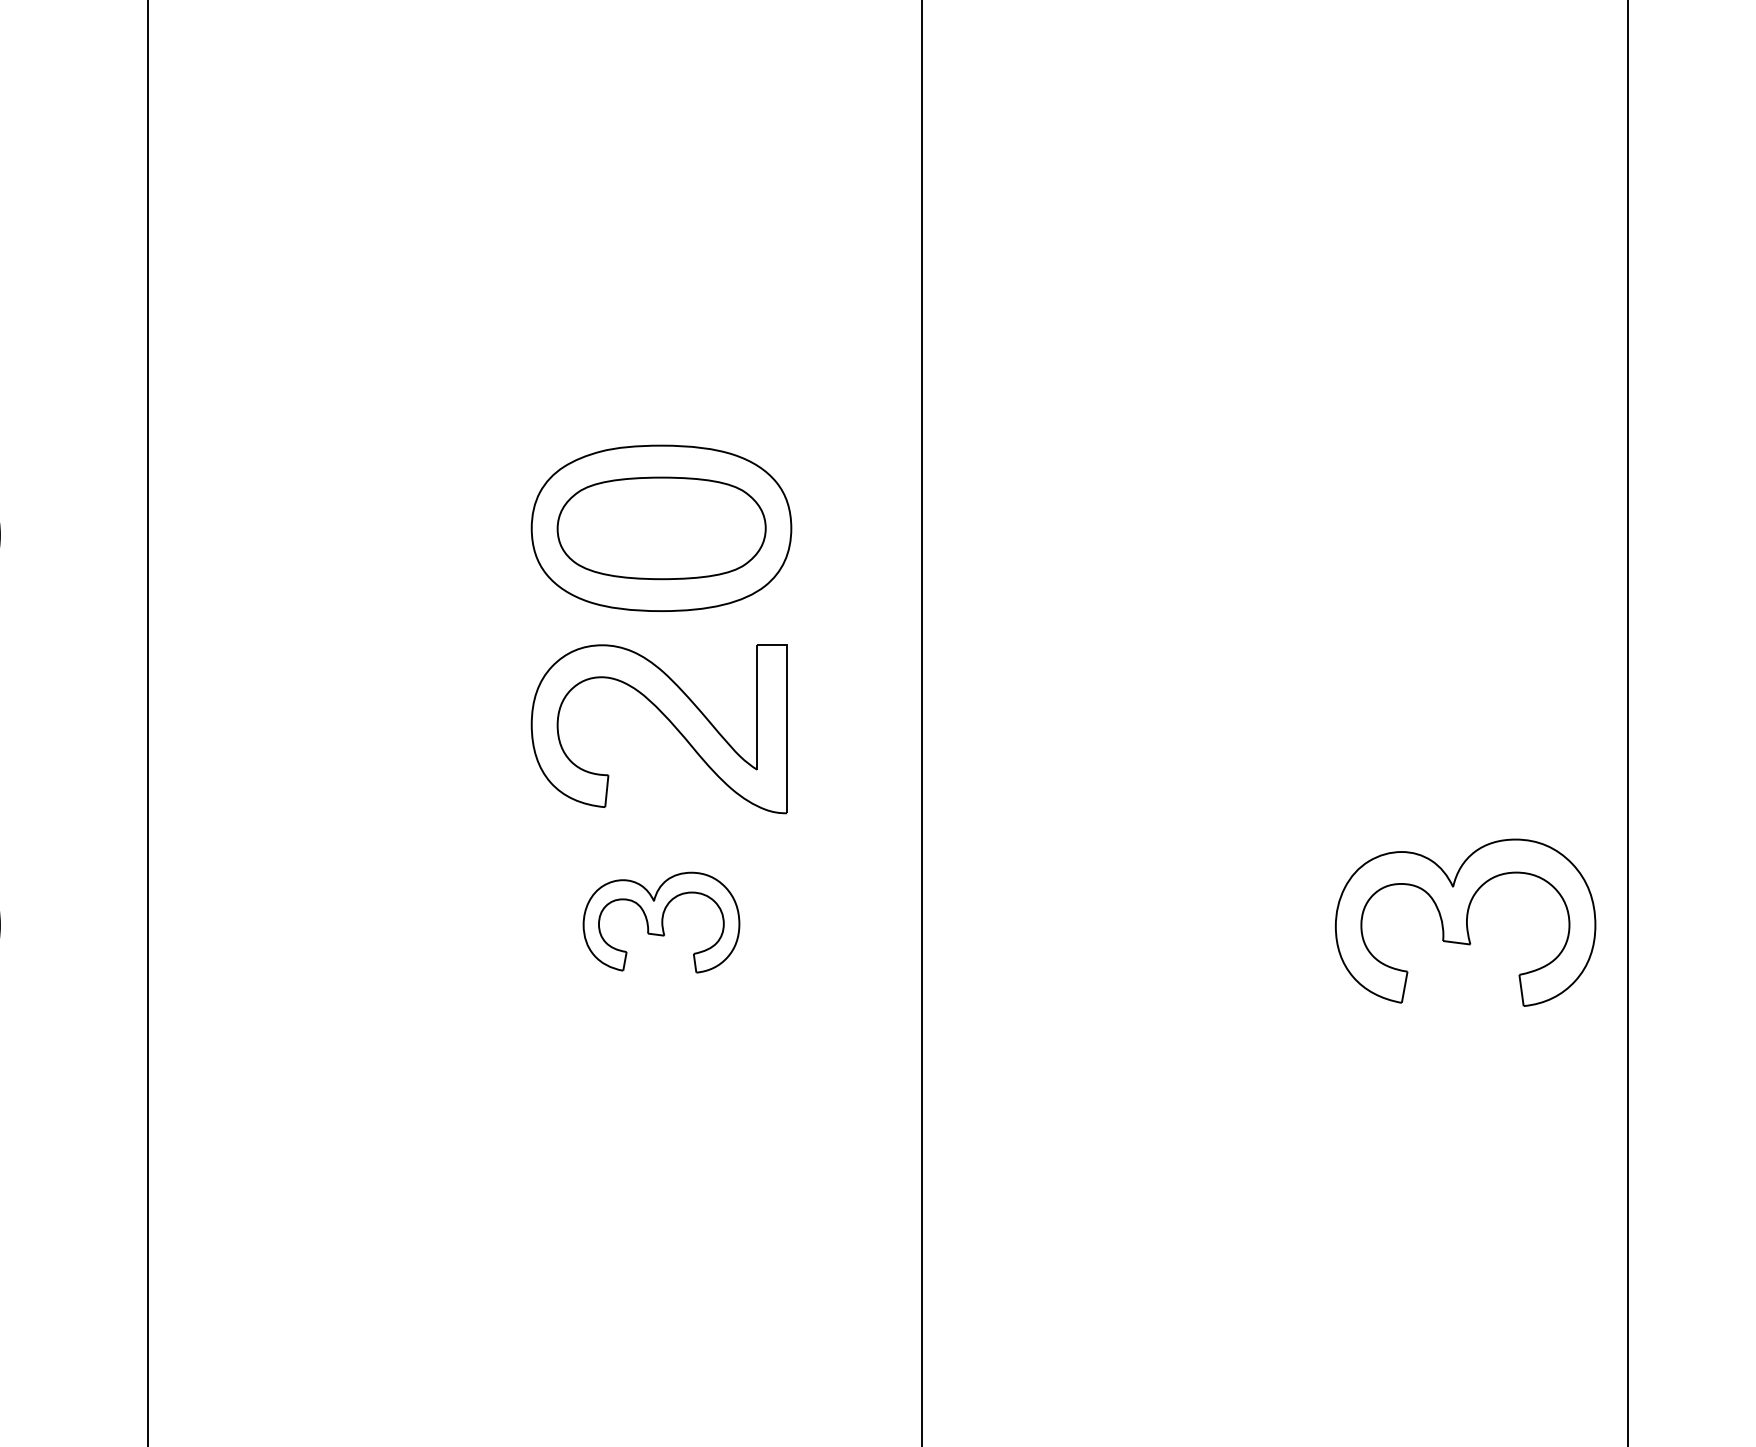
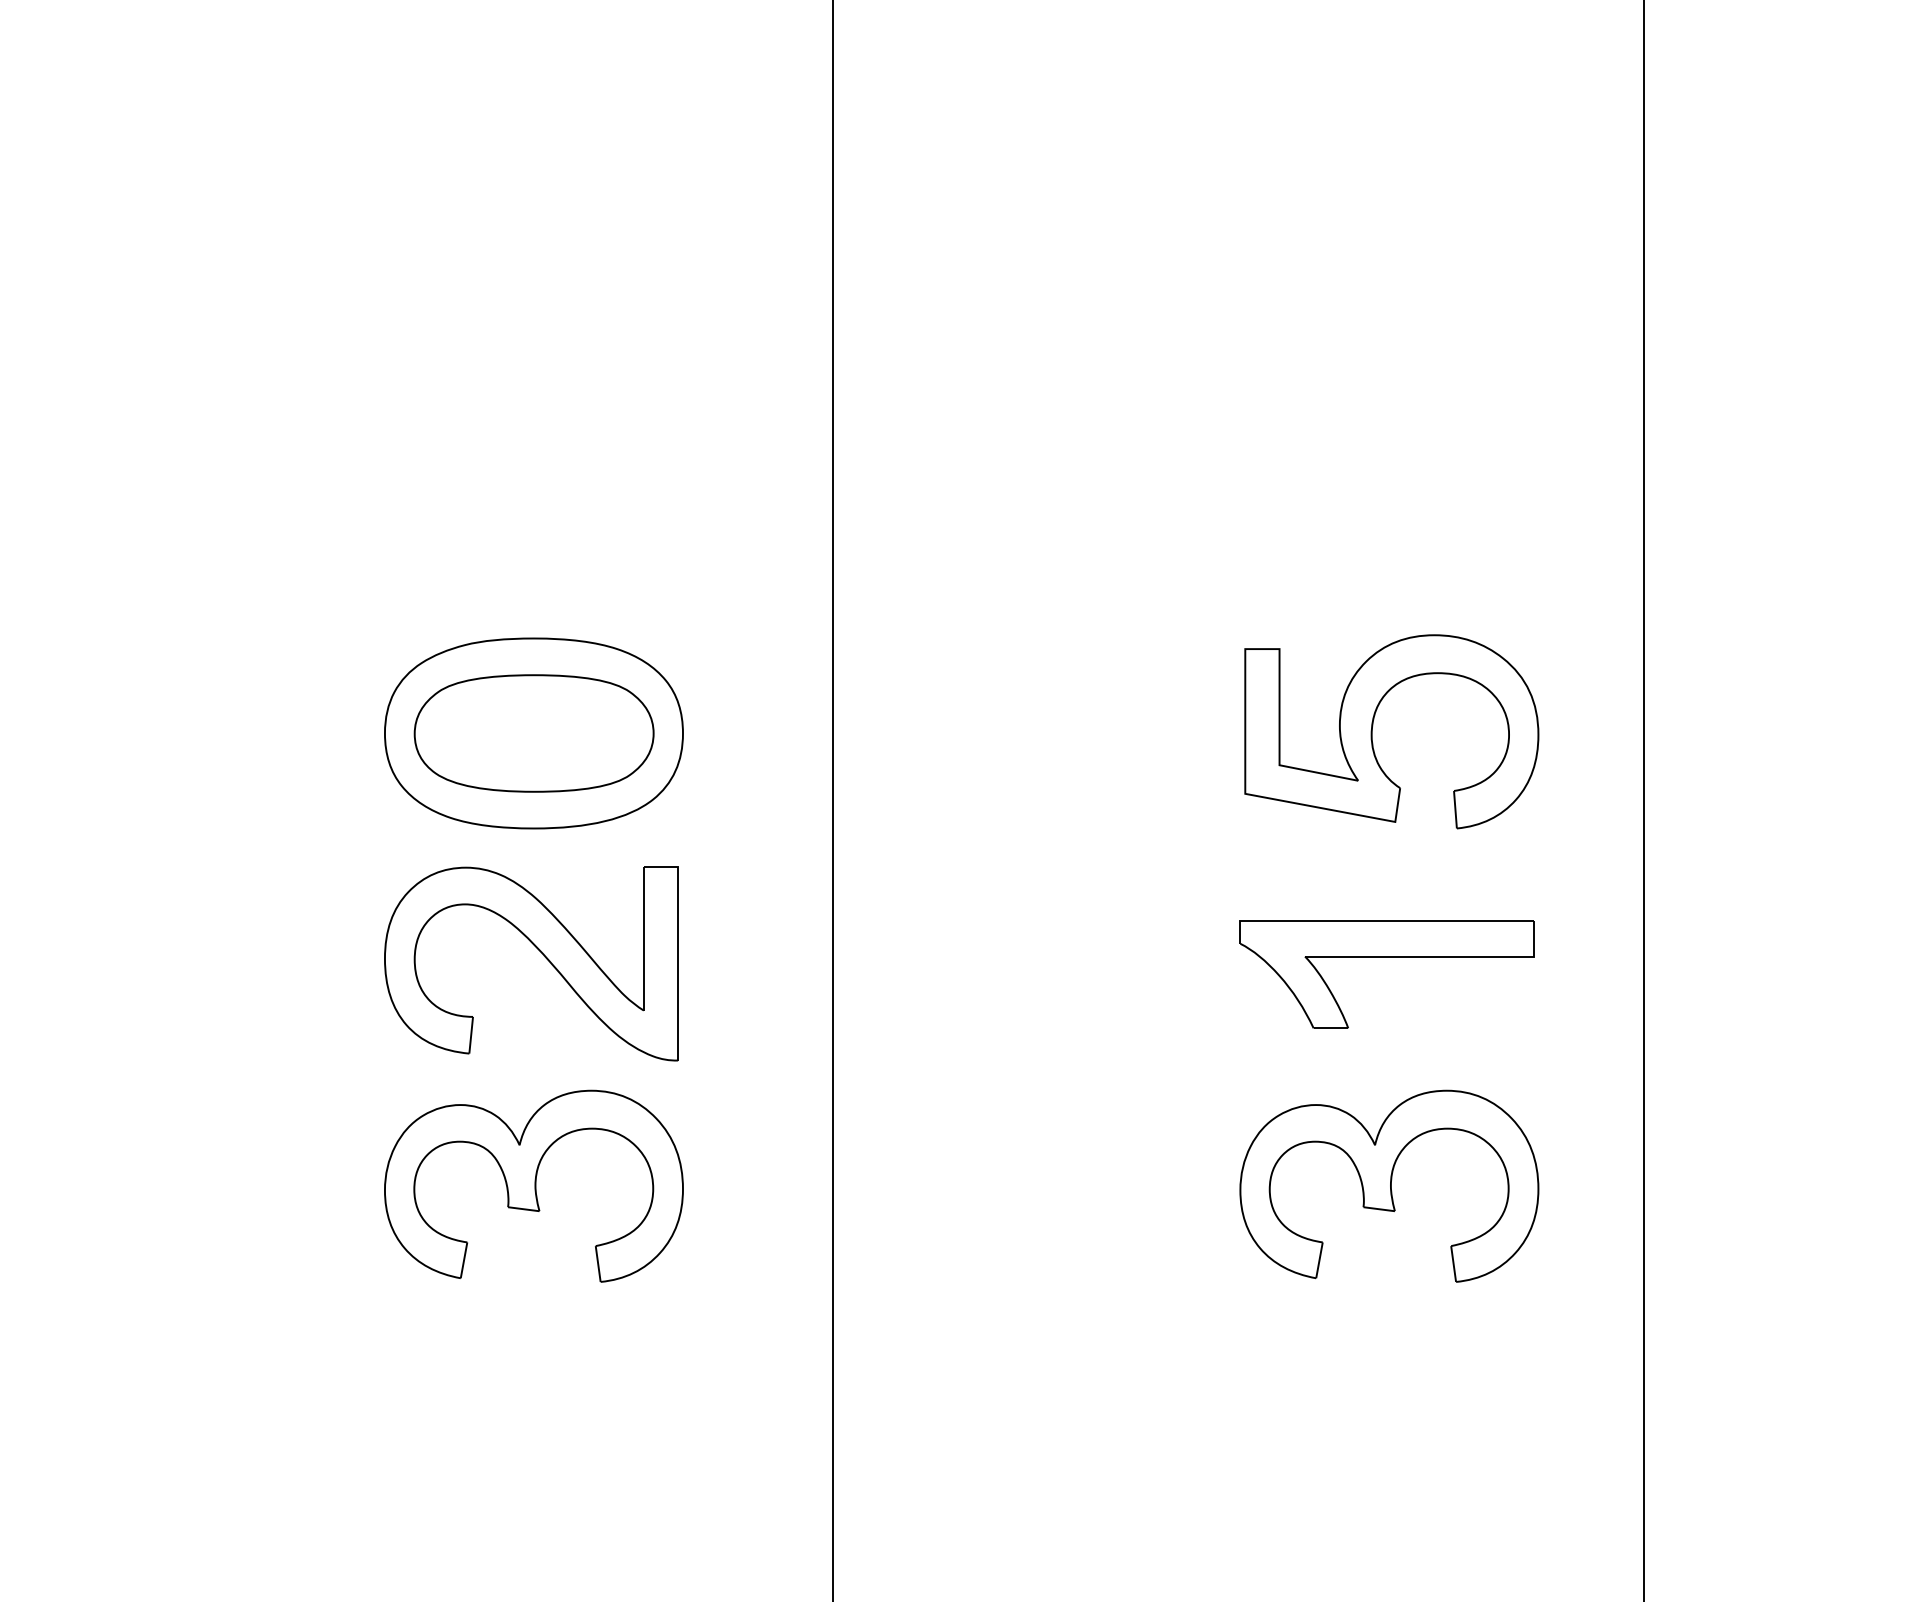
part: (1392, 526) -> (1373, 731), added
part: (1404, 723) -> (1386, 957), added
part: (661, 922) -> (533, 1185), size x1.67
part: (1465, 922) -> (1389, 1185), moved

